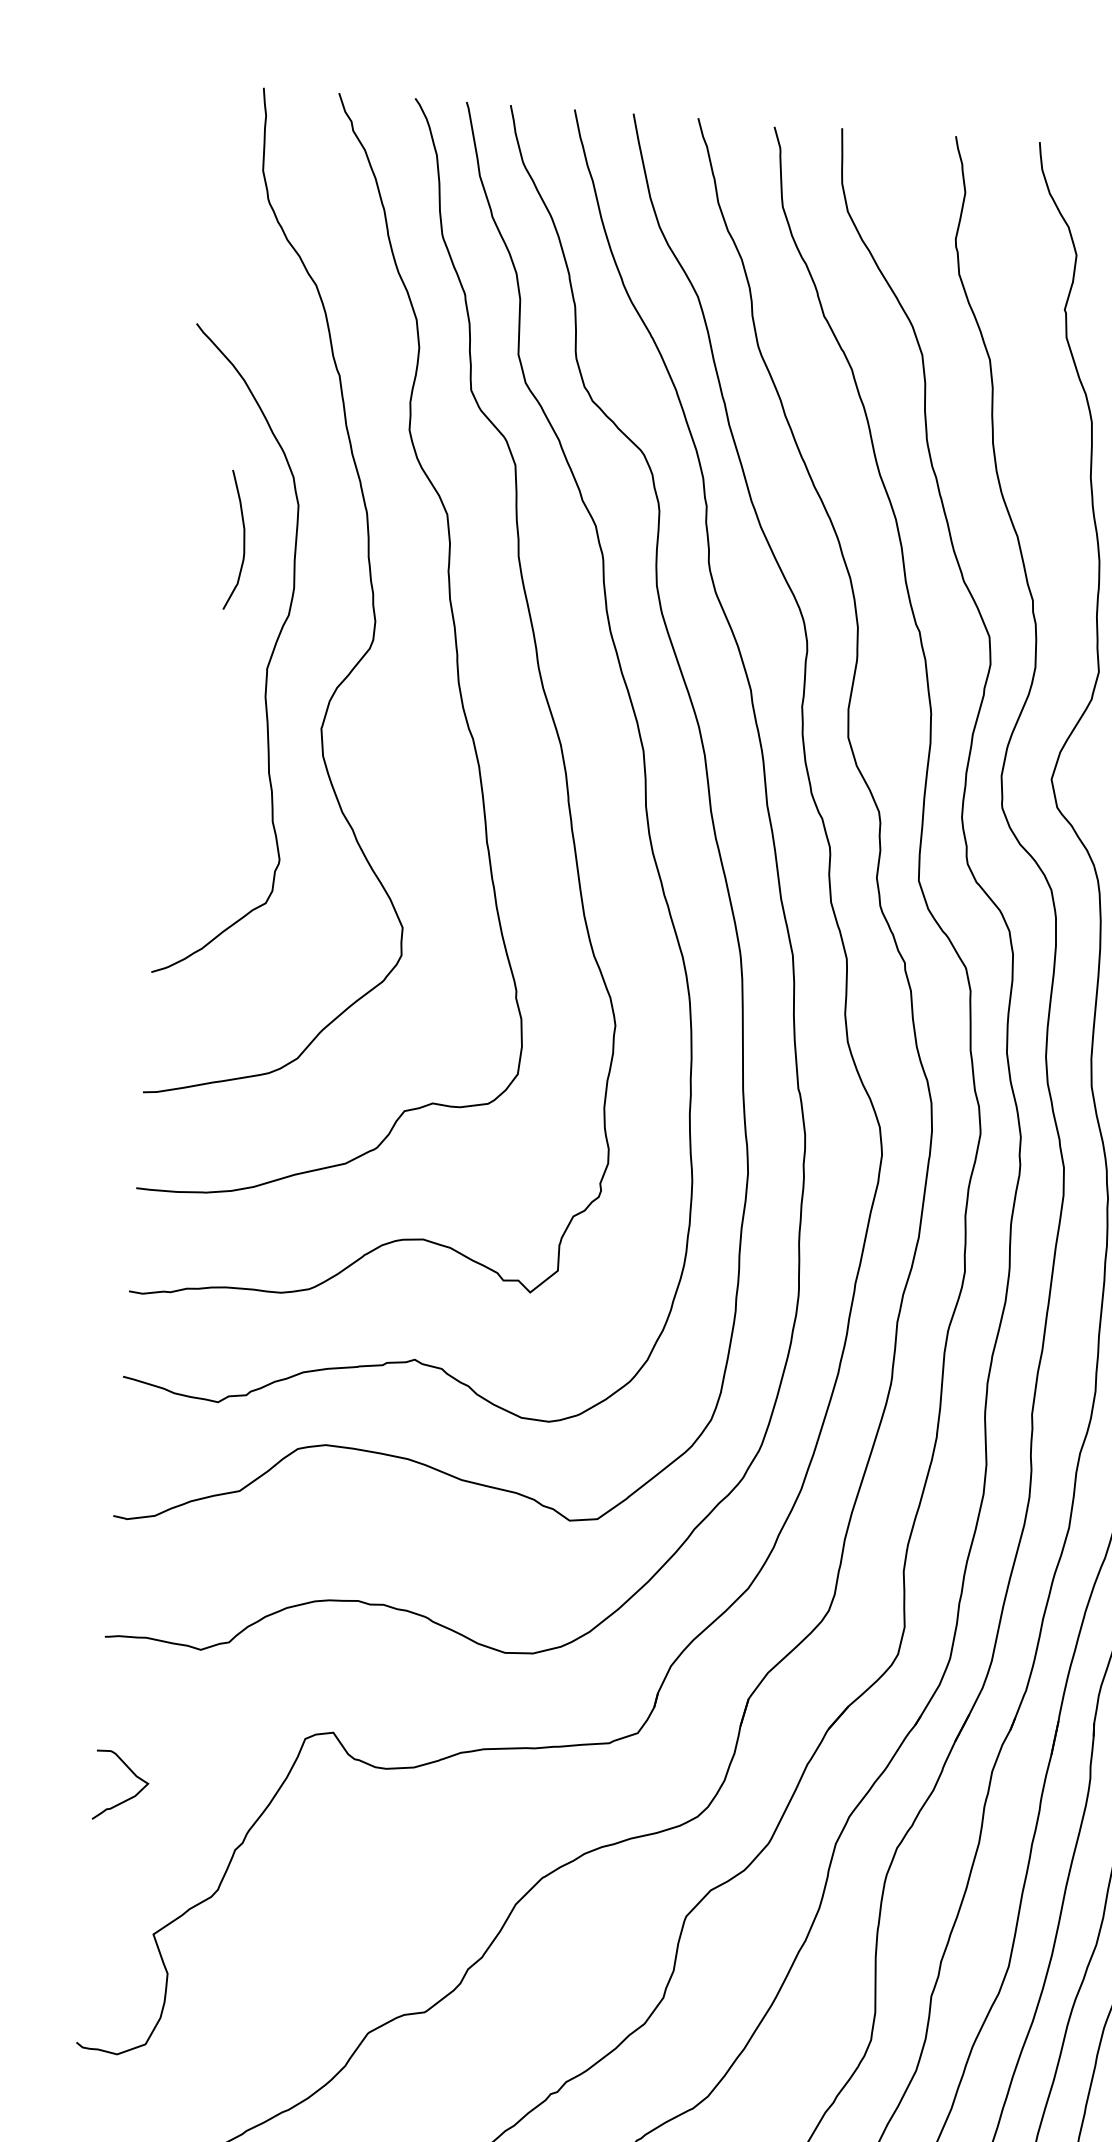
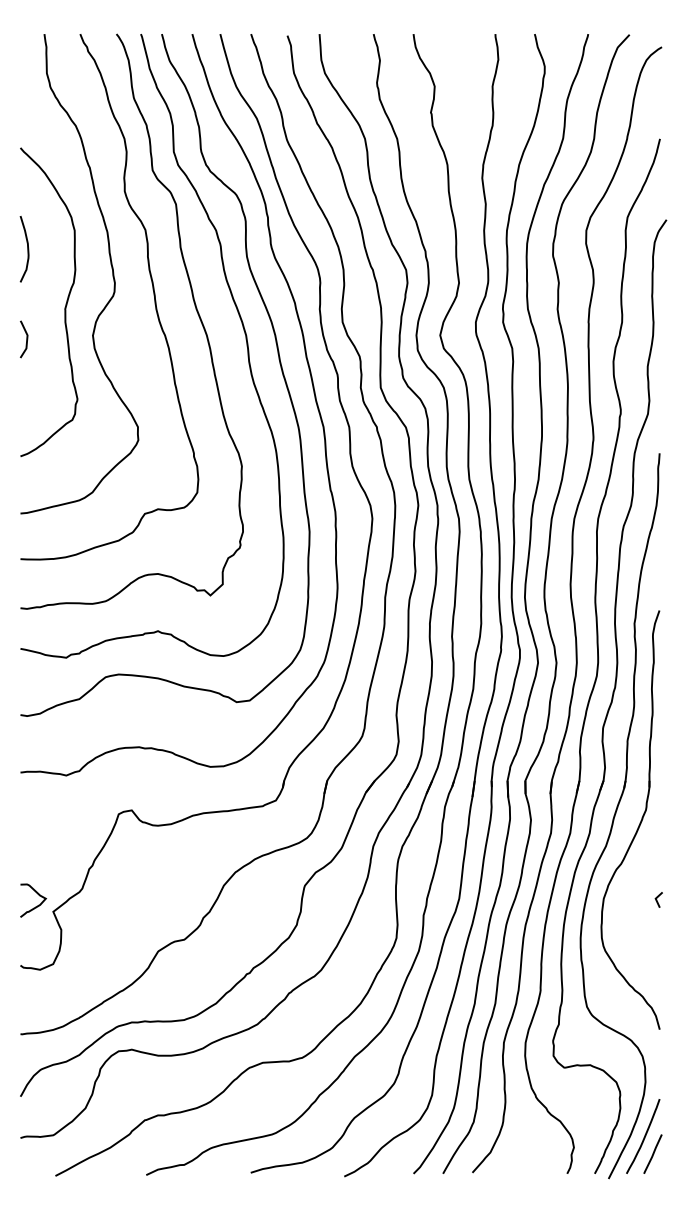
curve: (242, 541) -> (27, 249), moved
line: (181, 727) -> (26, 339), added
curve: (125, 1798) -> (35, 906), moved

